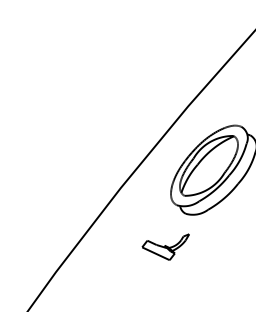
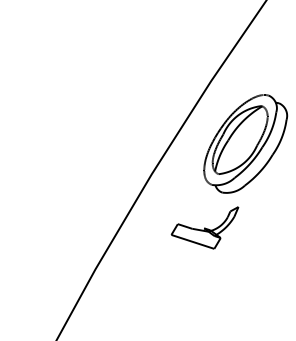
part: (164, 244) -> (204, 227), size x1.43

